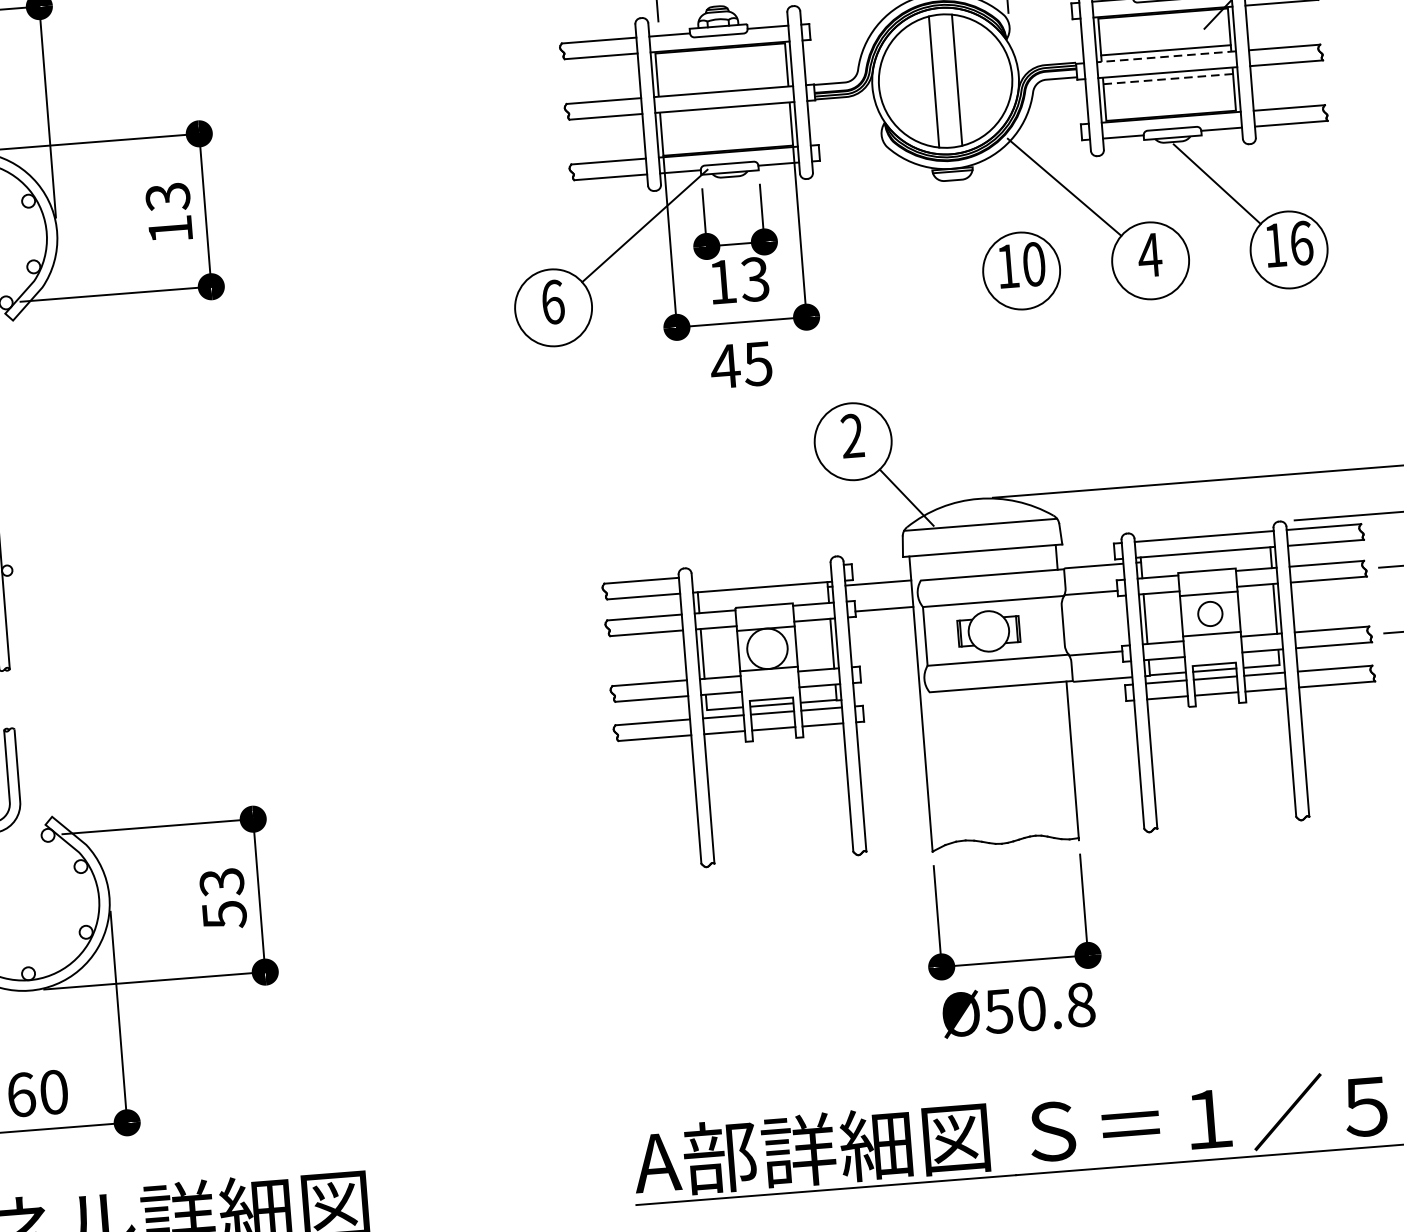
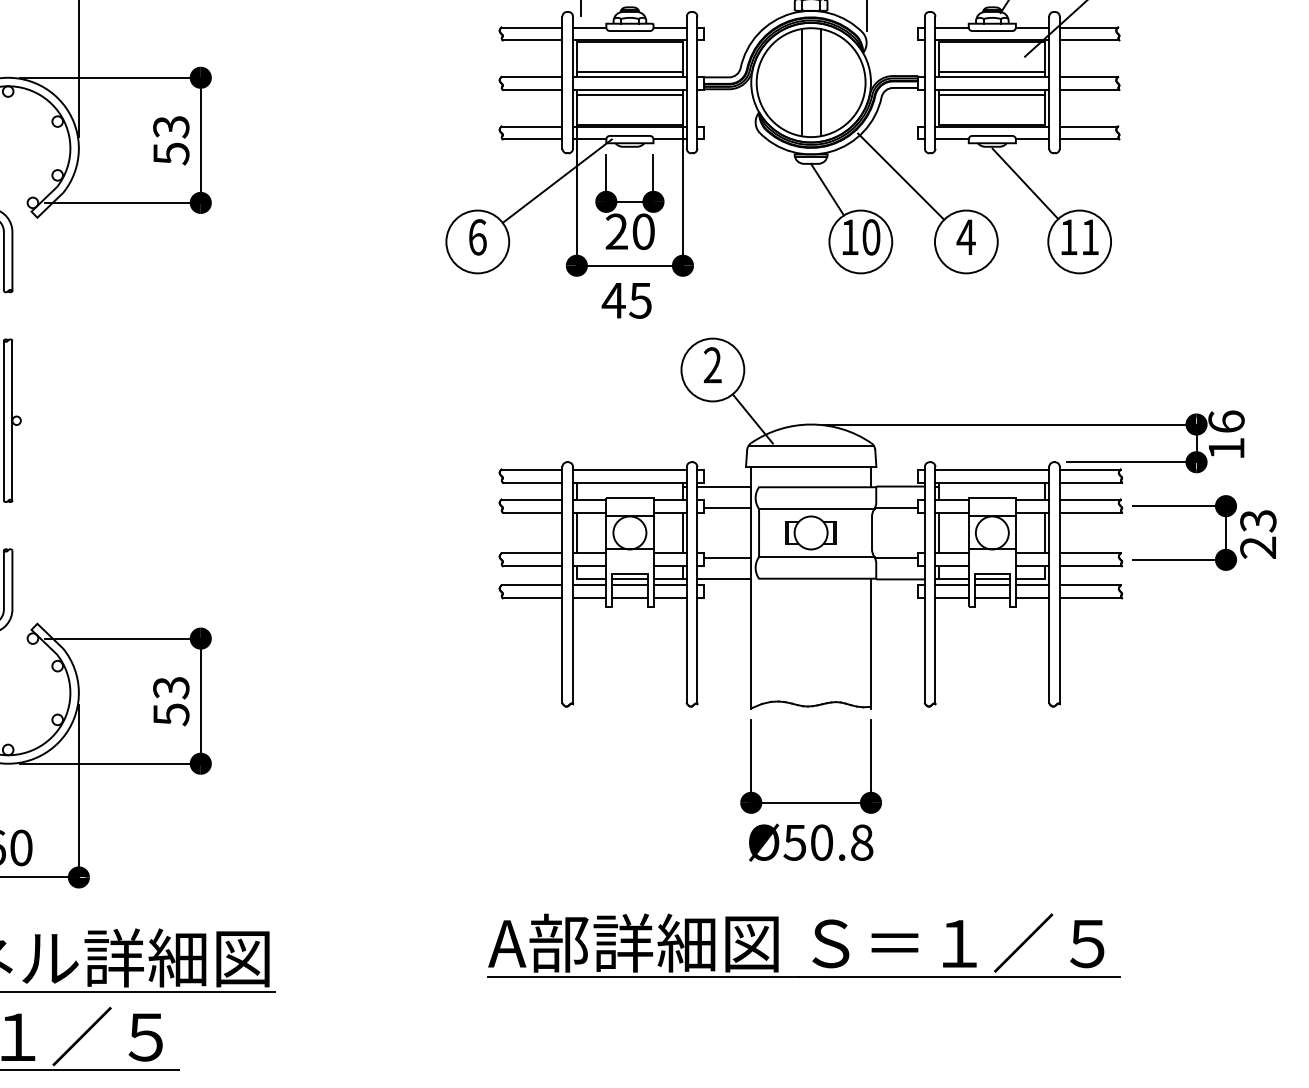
line: (1166, 57) -> (992, 77), dashed -> solid
line: (1168, 79) -> (992, 95), dashed -> solid
line: (722, 84) -> (629, 71), added
line: (724, 114) -> (629, 95), added
line: (975, 210) -> (827, 189), added
text: (170, 230) -> (171, 154), 13 -> 53
text: (1301, 243) -> (1090, 237), 16 -> 11
text: (737, 280) -> (629, 231), 13 -> 20
line: (760, 571) -> (629, 469), added
circle: (1209, 613) -> (991, 532), size x1.67
line: (889, 669) -> (727, 557), added
line: (887, 696) -> (724, 579), added

